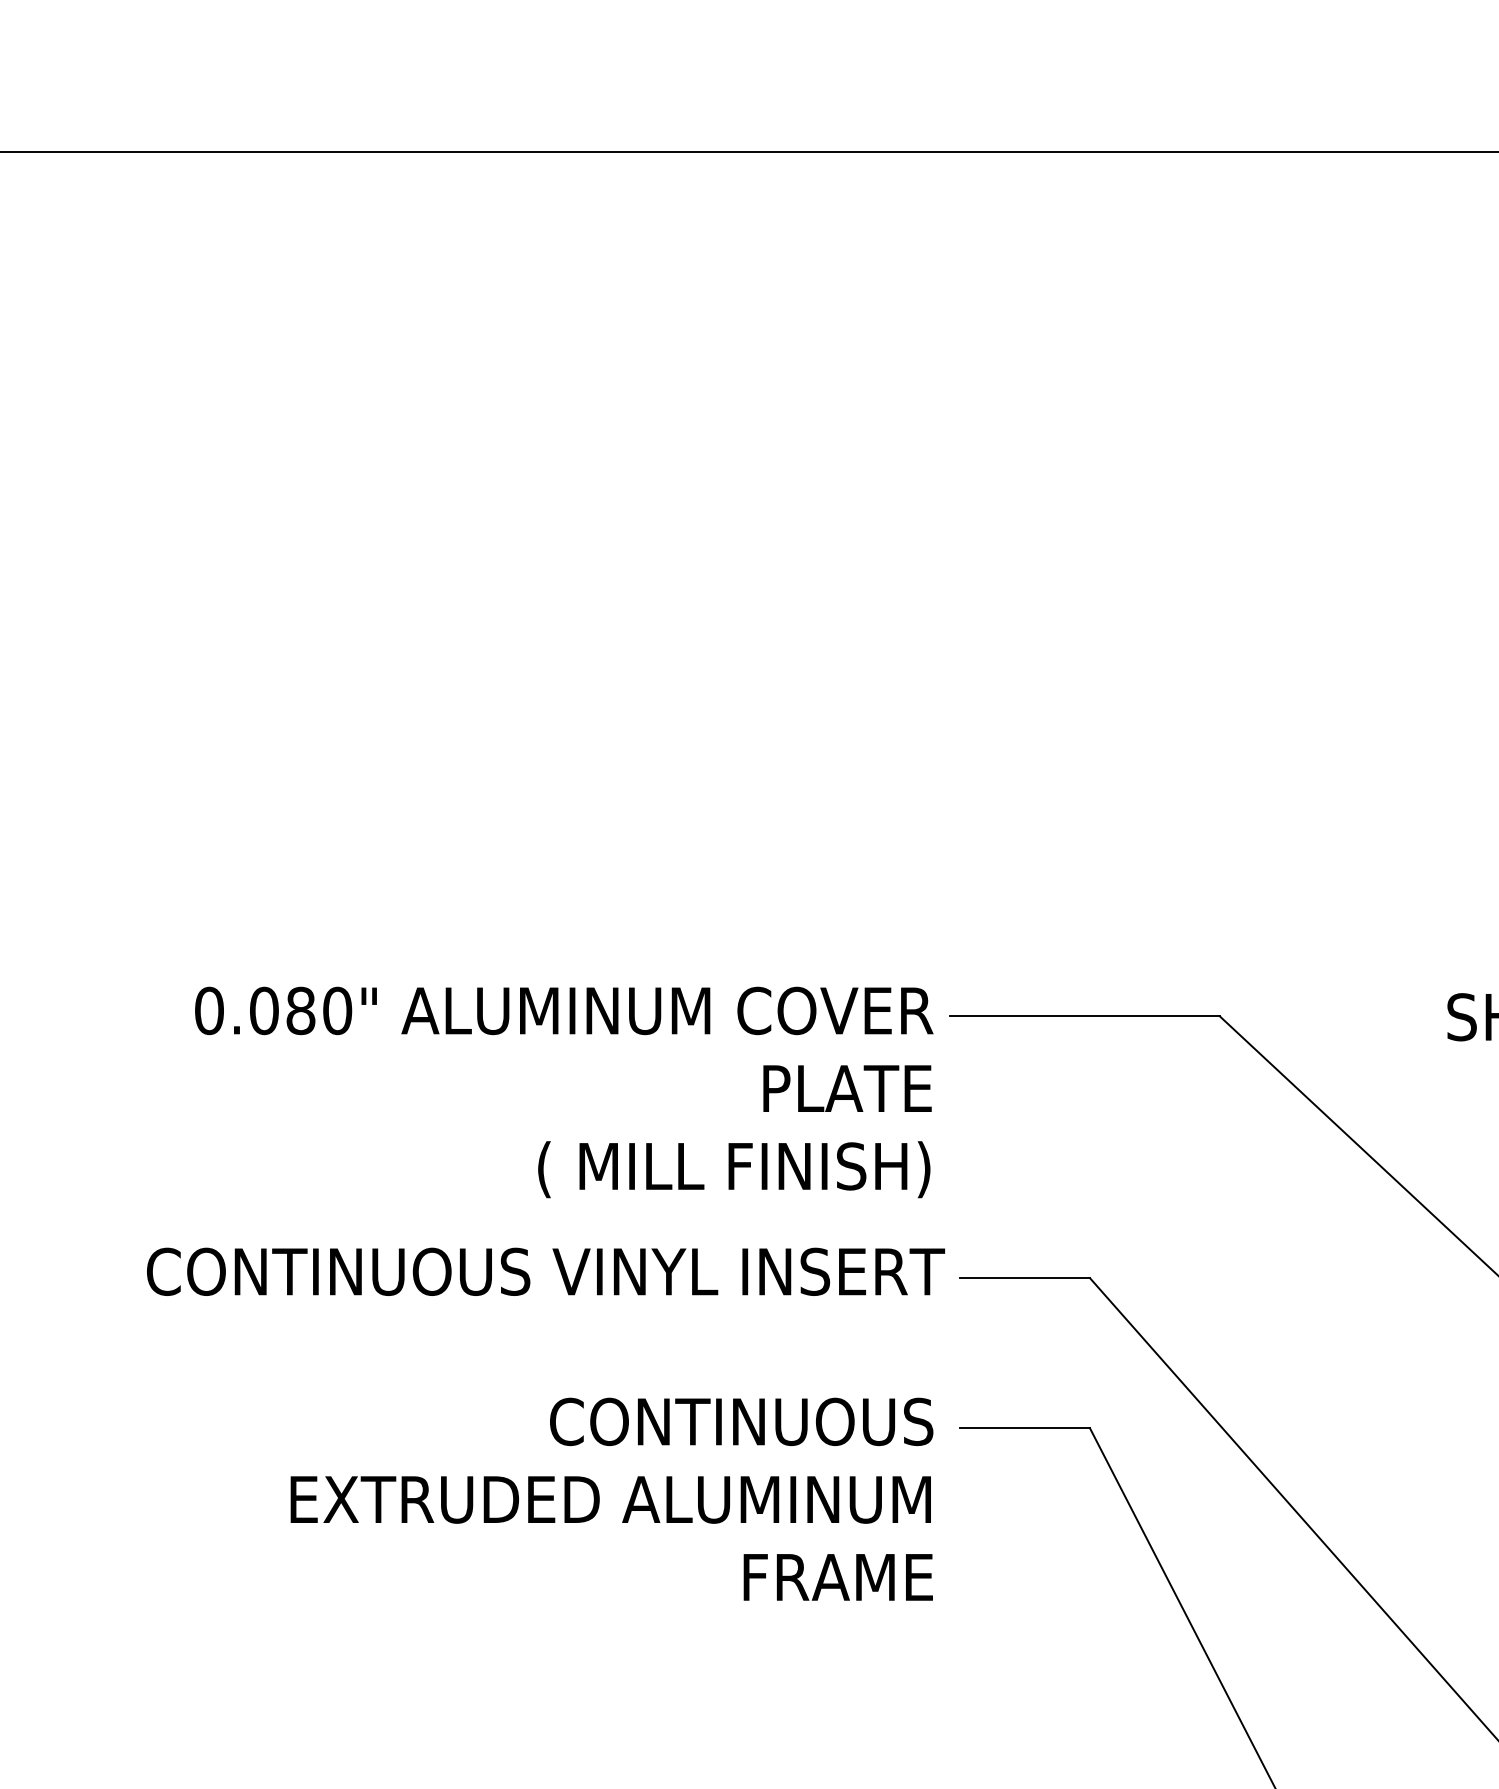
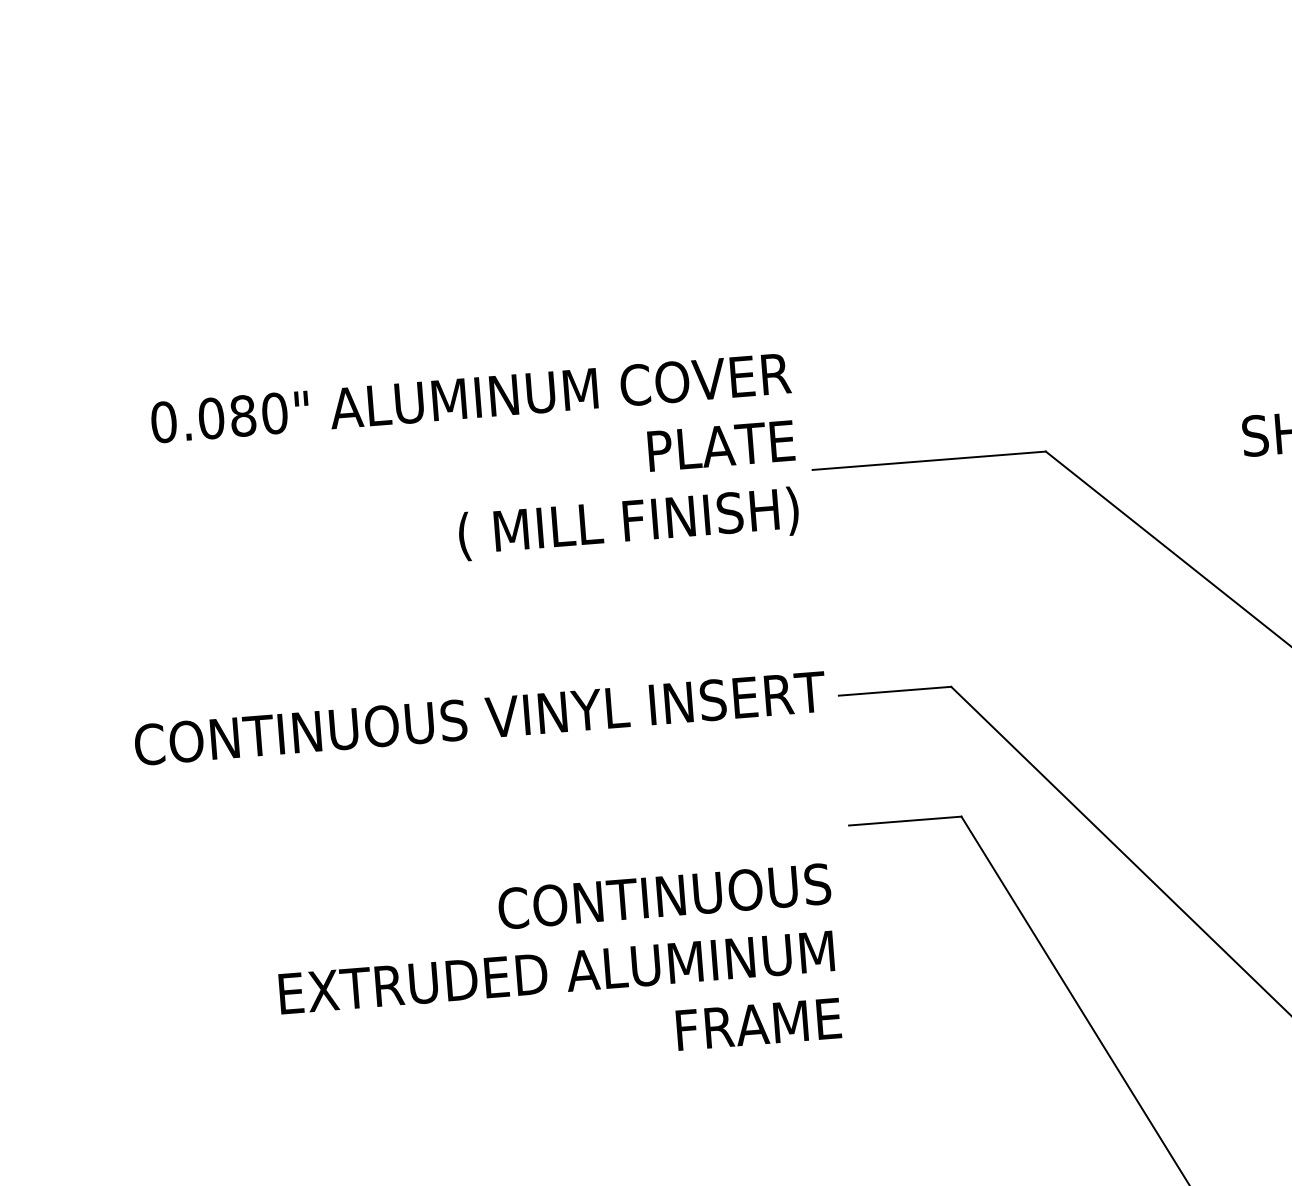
text: (564, 1092) -> (476, 468), moved
text: (611, 1498) -> (557, 971), moved

